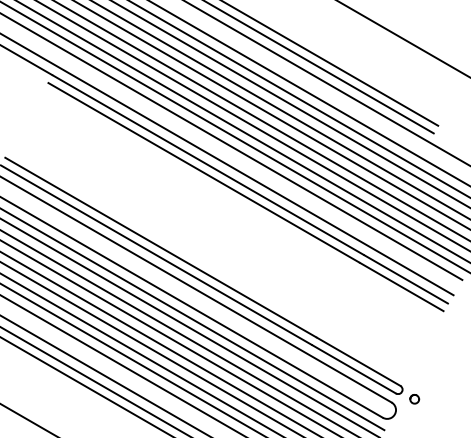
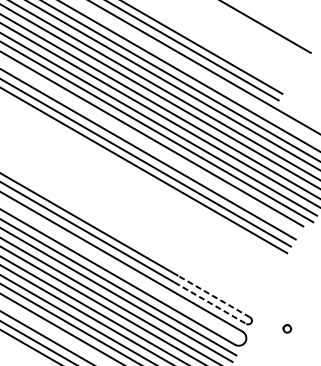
line: (358, 361) -> (214, 296), solid -> dashed
line: (354, 369) -> (210, 303), solid -> dashed
part: (414, 399) -> (287, 329), moved

